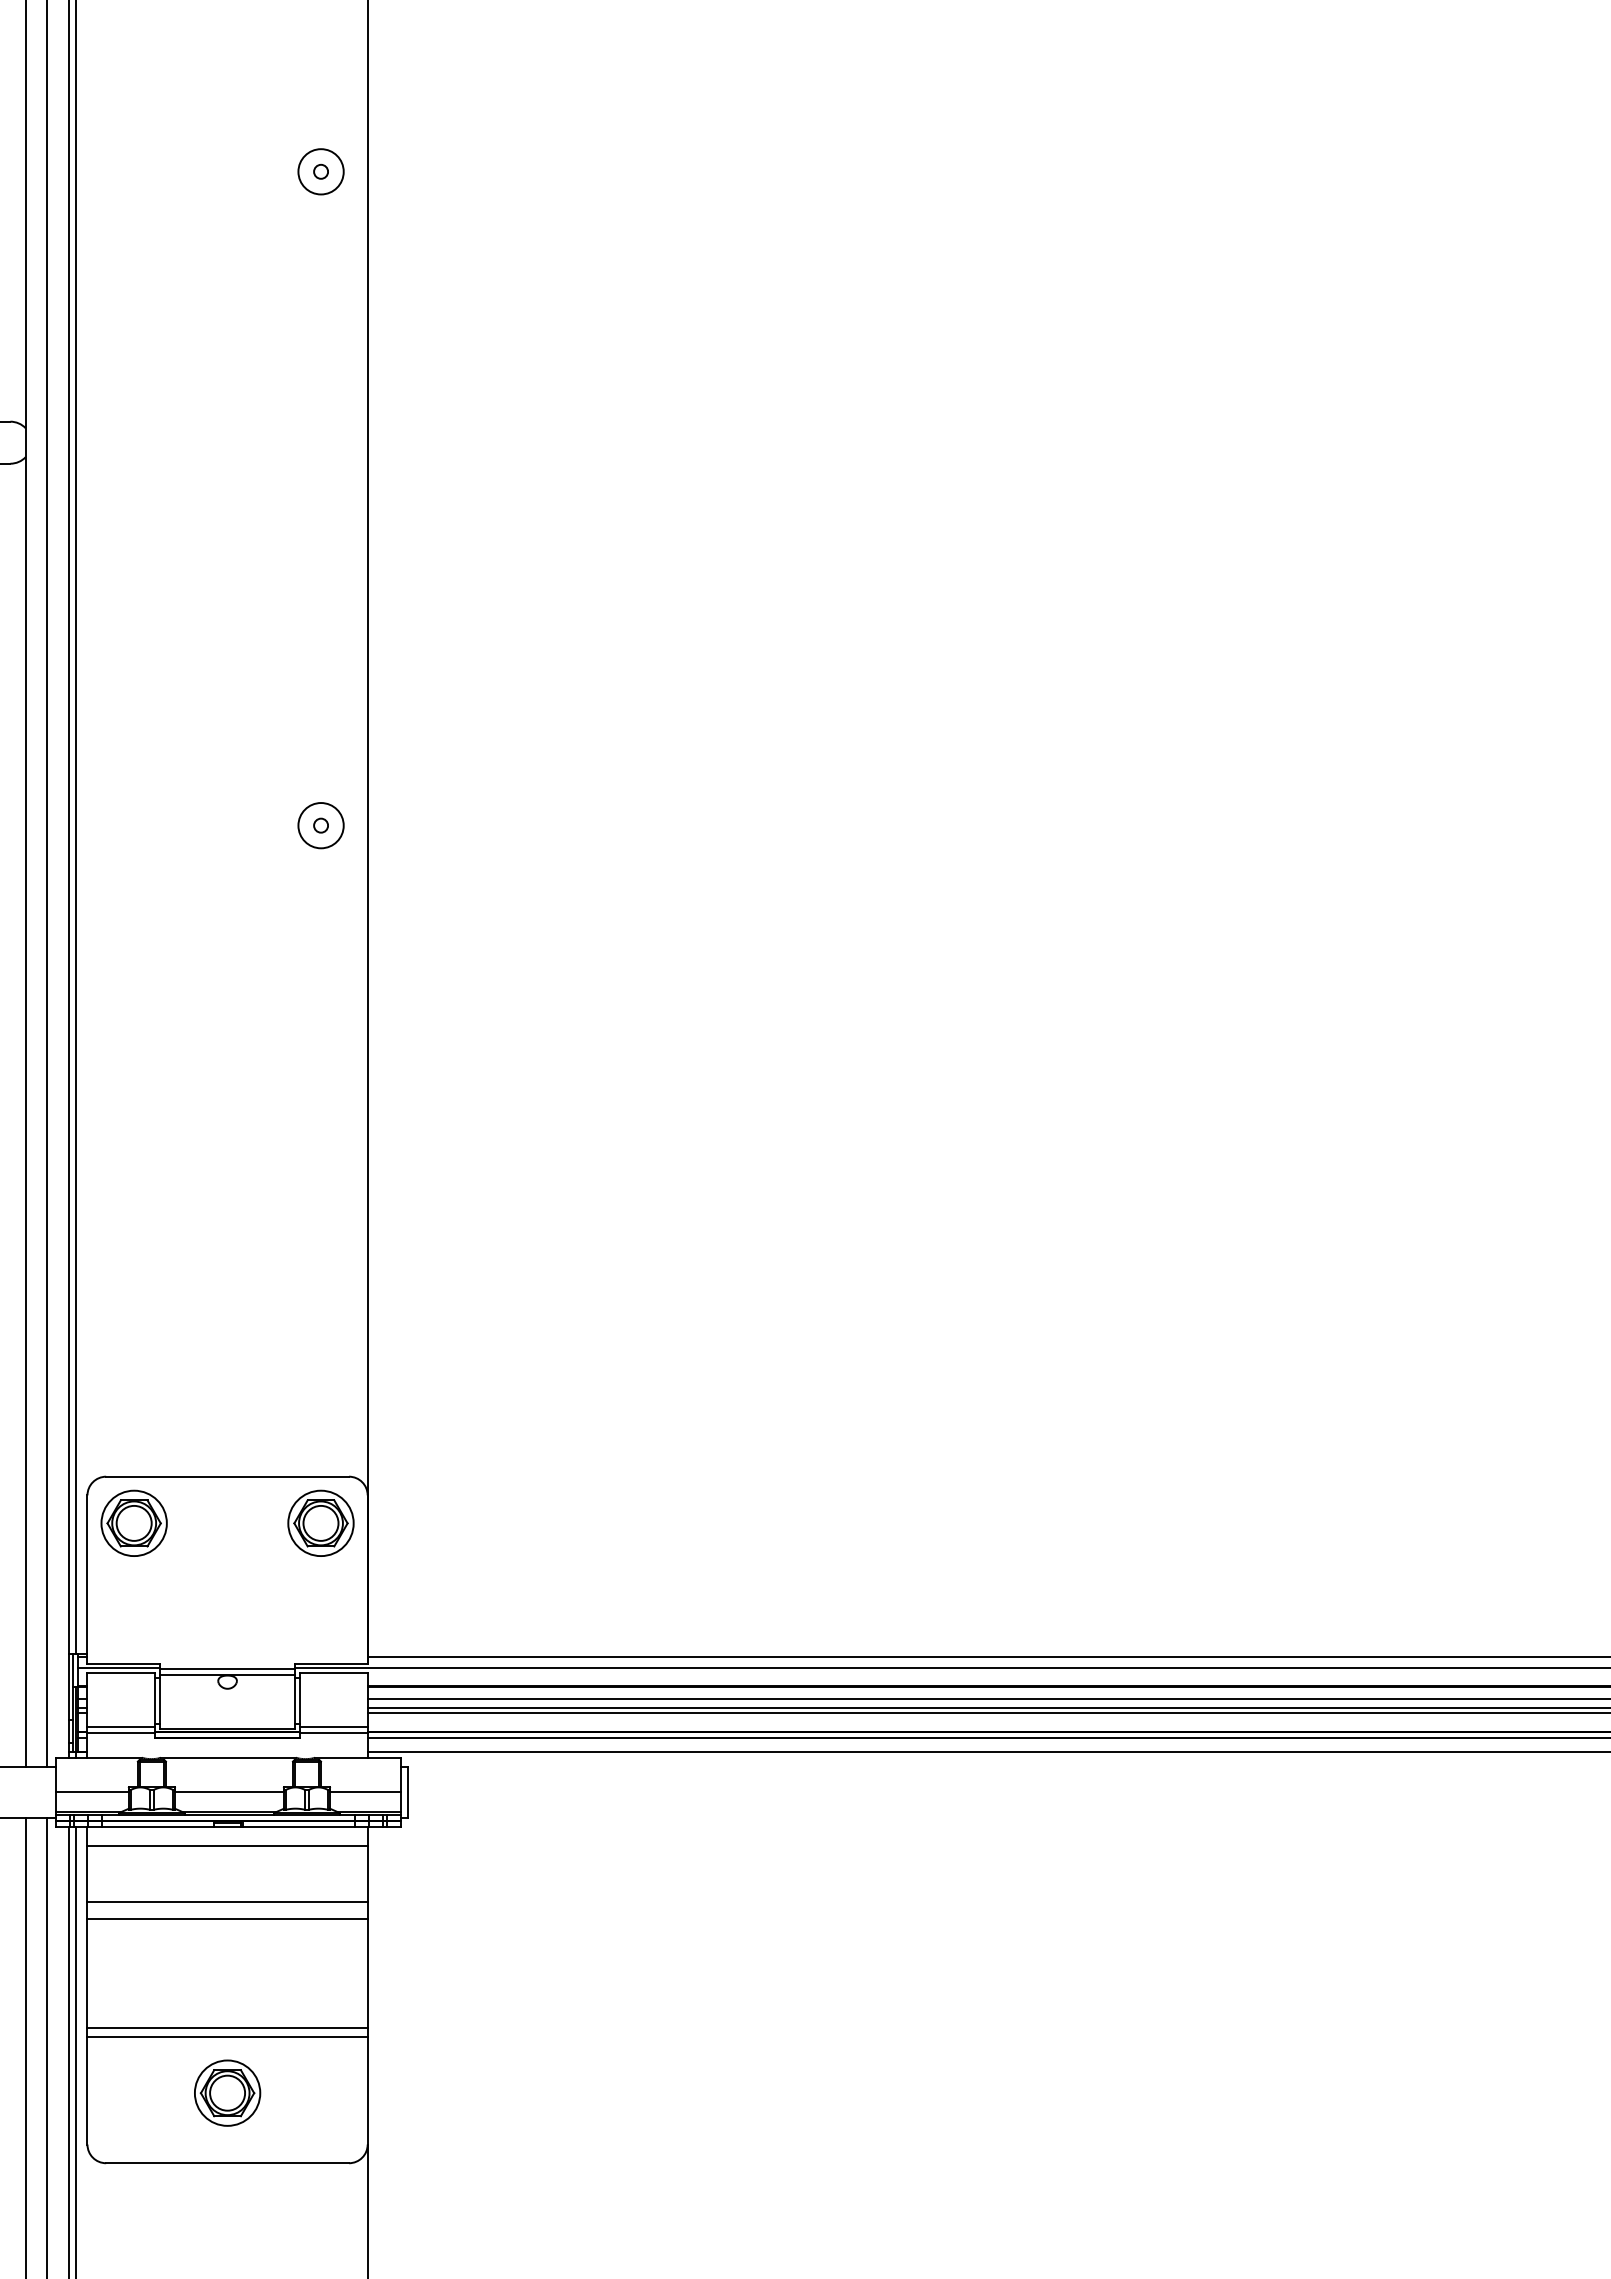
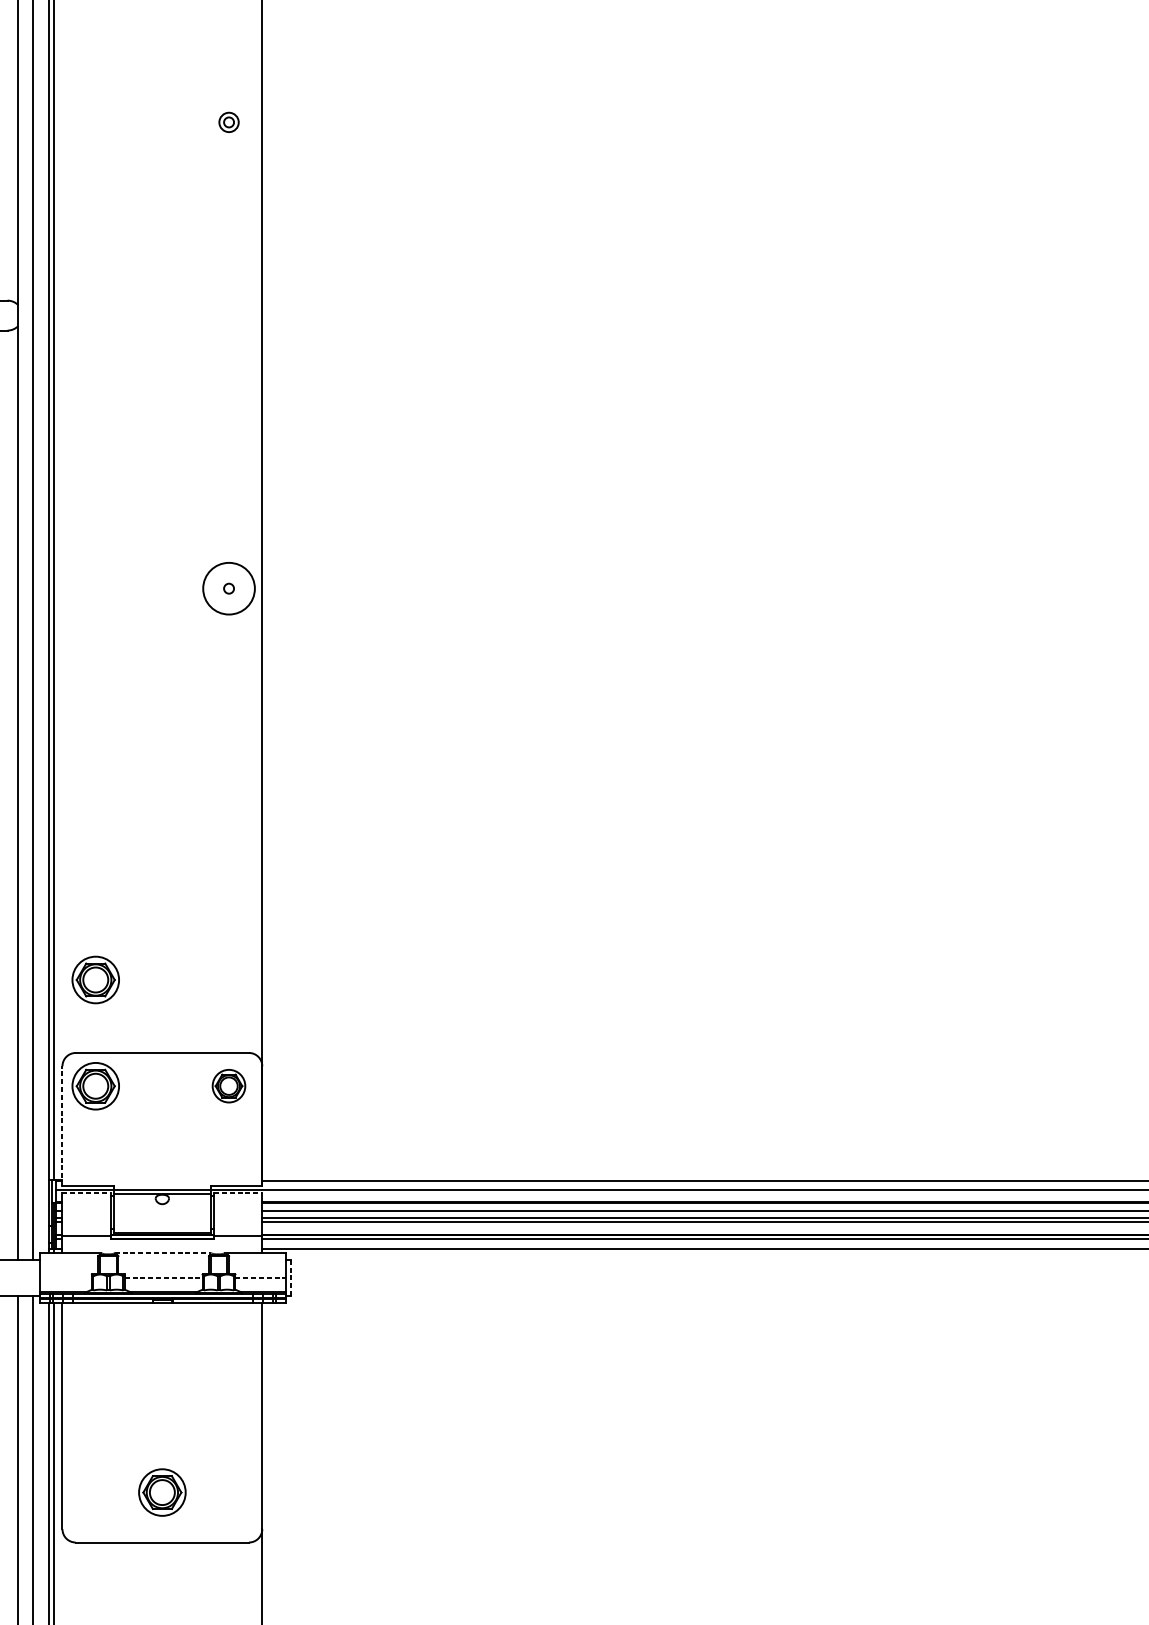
circle: (320, 171) -> (228, 122), size x0.6
circle: (320, 825) -> (228, 588), size x1.6
part: (133, 1373) -> (95, 979), added
part: (320, 1522) -> (228, 1085), size x0.7
line: (87, 1578) -> (62, 1125), solid -> dashed
line: (121, 1672) -> (86, 1192), solid -> dashed
line: (333, 1672) -> (237, 1192), solid -> dashed
line: (121, 1727) -> (86, 1231), removed
line: (333, 1727) -> (237, 1231), removed
line: (228, 1757) -> (163, 1253), solid -> dashed
line: (92, 1792) -> (66, 1278), removed
line: (229, 1792) -> (163, 1278), solid -> dashed
line: (365, 1792) -> (260, 1278), solid -> dashed
line: (408, 1792) -> (291, 1278), solid -> dashed
line: (227, 1845) -> (162, 1315), removed
line: (227, 1901) -> (162, 1355), removed
line: (227, 1919) -> (162, 1368), removed
line: (227, 2028) -> (162, 1446), removed
line: (227, 2037) -> (162, 1452), removed

